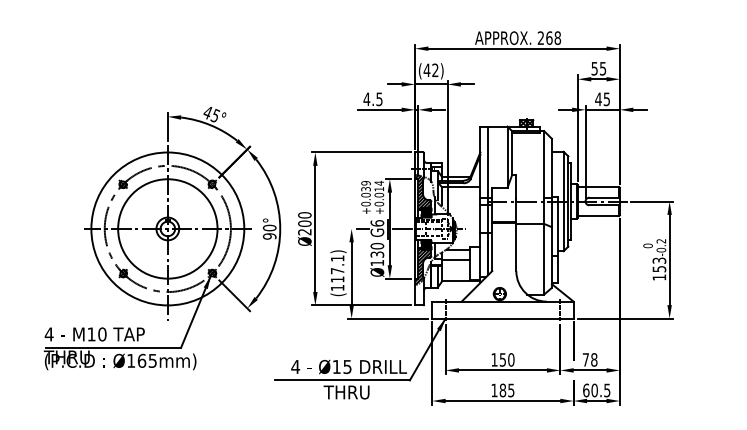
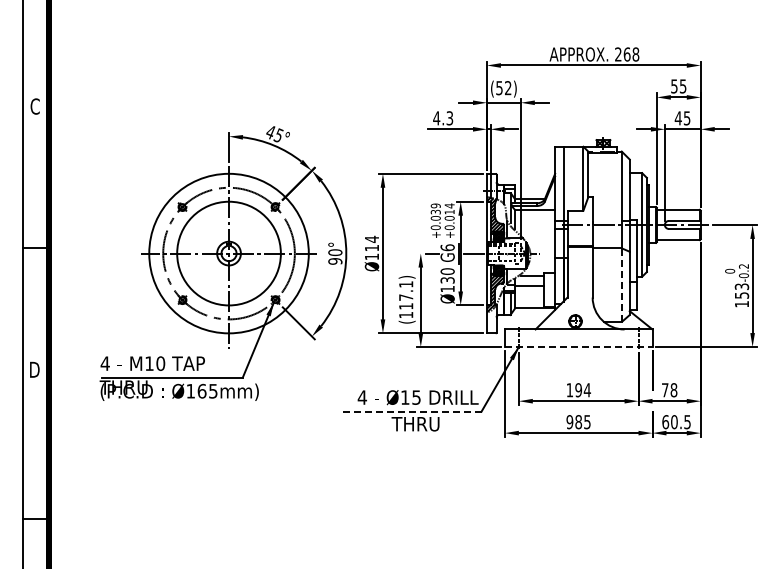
text: (427, 70) -> (499, 88), (42) -> (52)
text: (379, 98) -> (449, 117), 4.5 -> 4.3
text: (304, 223) -> (371, 247), Ø200 -> Ø114
line: (543, 259) -> (621, 285), solid -> dashed
line: (502, 318) -> (578, 347), solid -> dashed
text: (506, 360) -> (582, 390), 150 -> 194
line: (341, 380) -> (410, 411), solid -> dashed
text: (494, 390) -> (569, 422), 185 -> 985

